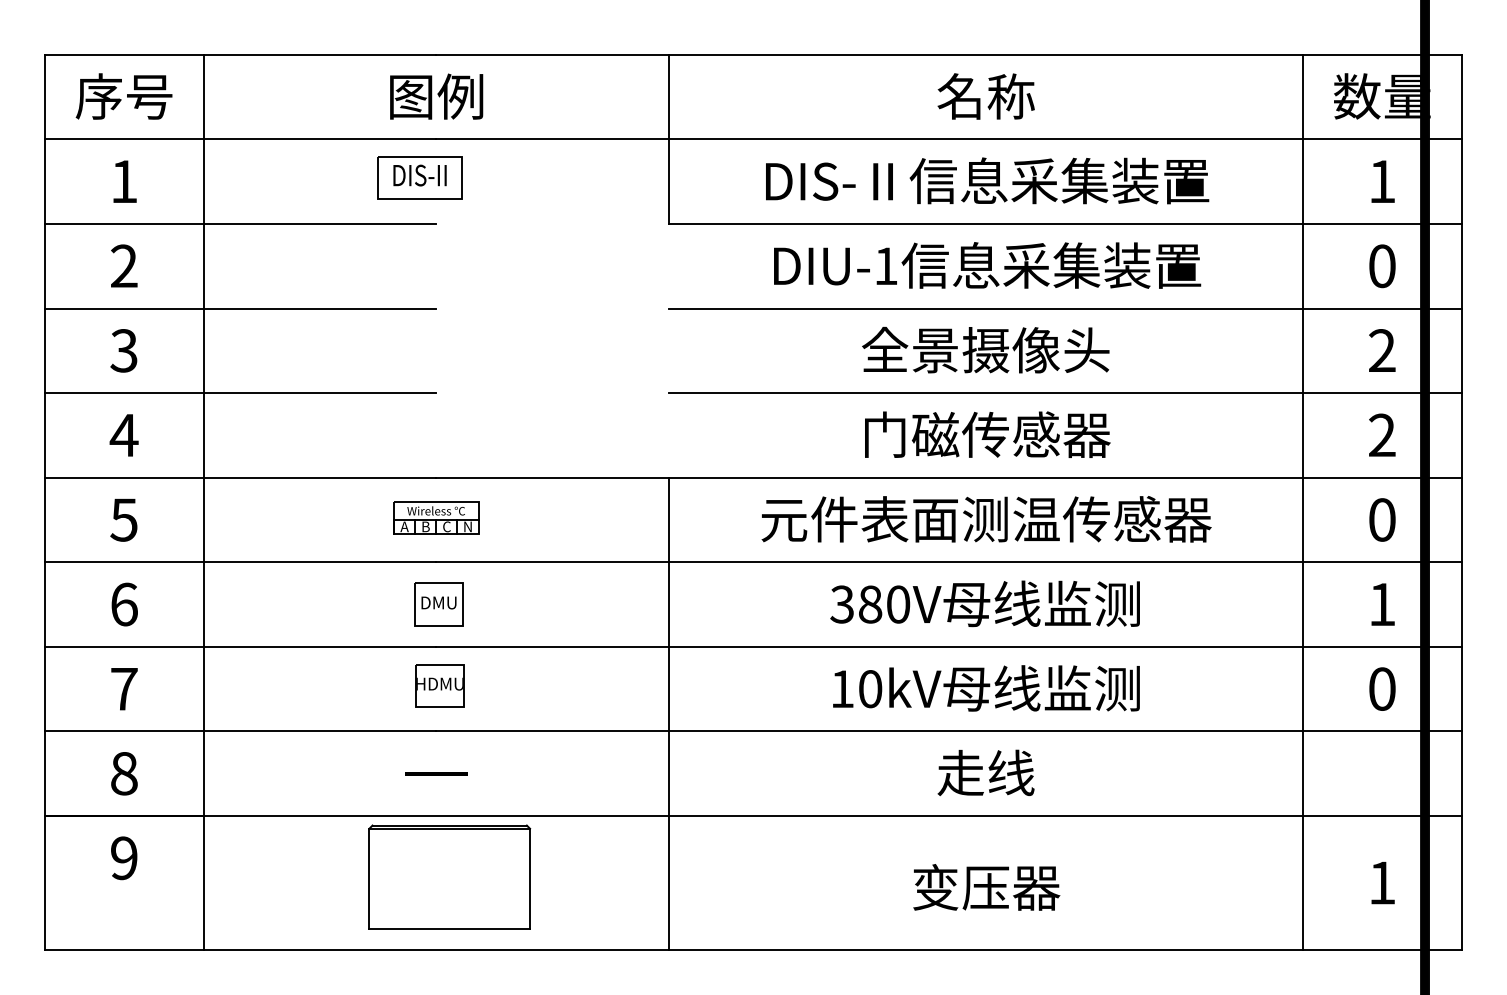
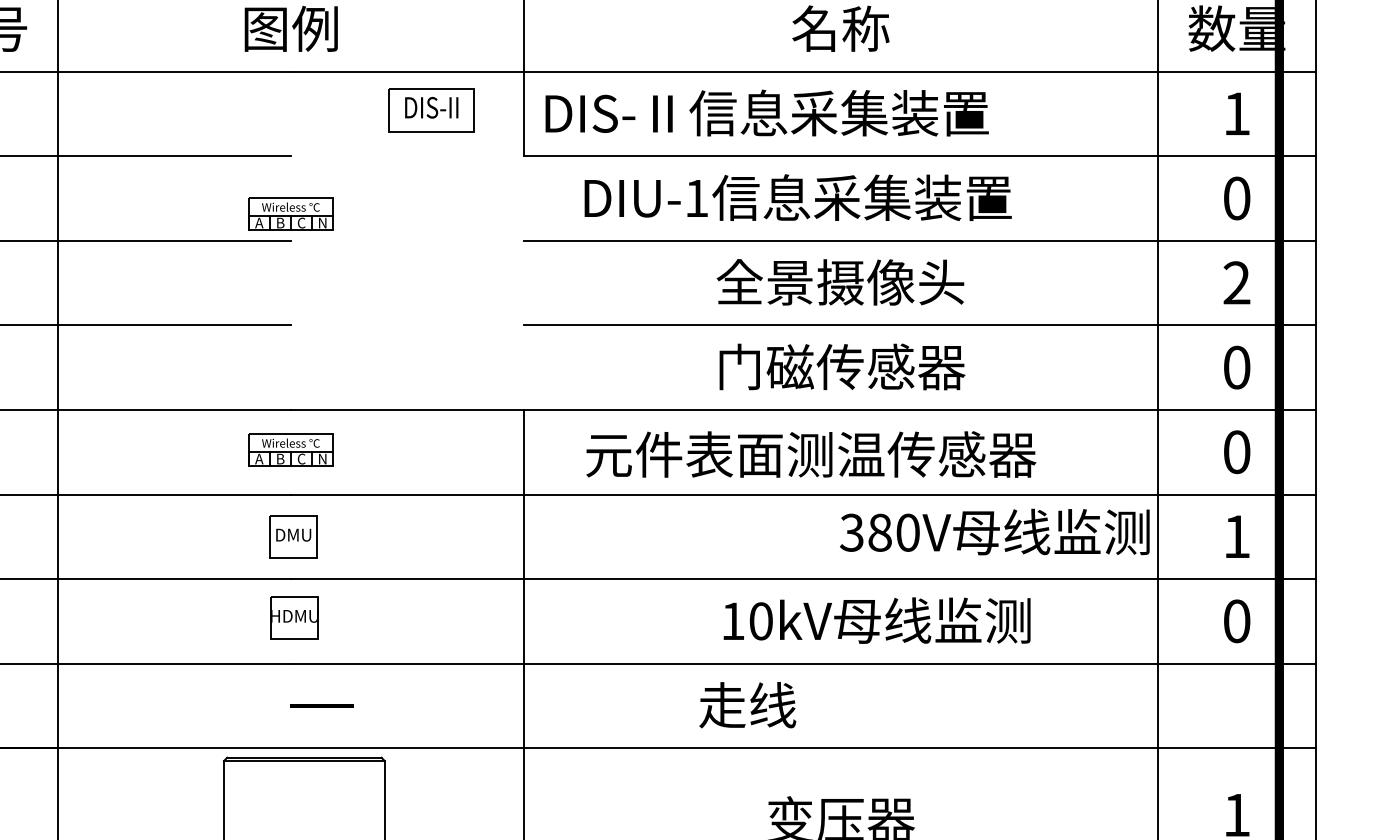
part: (419, 177) -> (431, 109), moved
text: (987, 180) -> (767, 112), moved
text: (987, 265) -> (798, 197), moved
part: (436, 281) -> (291, 213), added
text: (1382, 435) -> (1237, 367), 2 -> 0
text: (986, 519) -> (811, 454), moved
text: (984, 603) -> (994, 531), moved
text: (986, 688) -> (877, 620), moved
text: (985, 772) -> (747, 704), moved
line: (436, 773) -> (322, 705), moved

